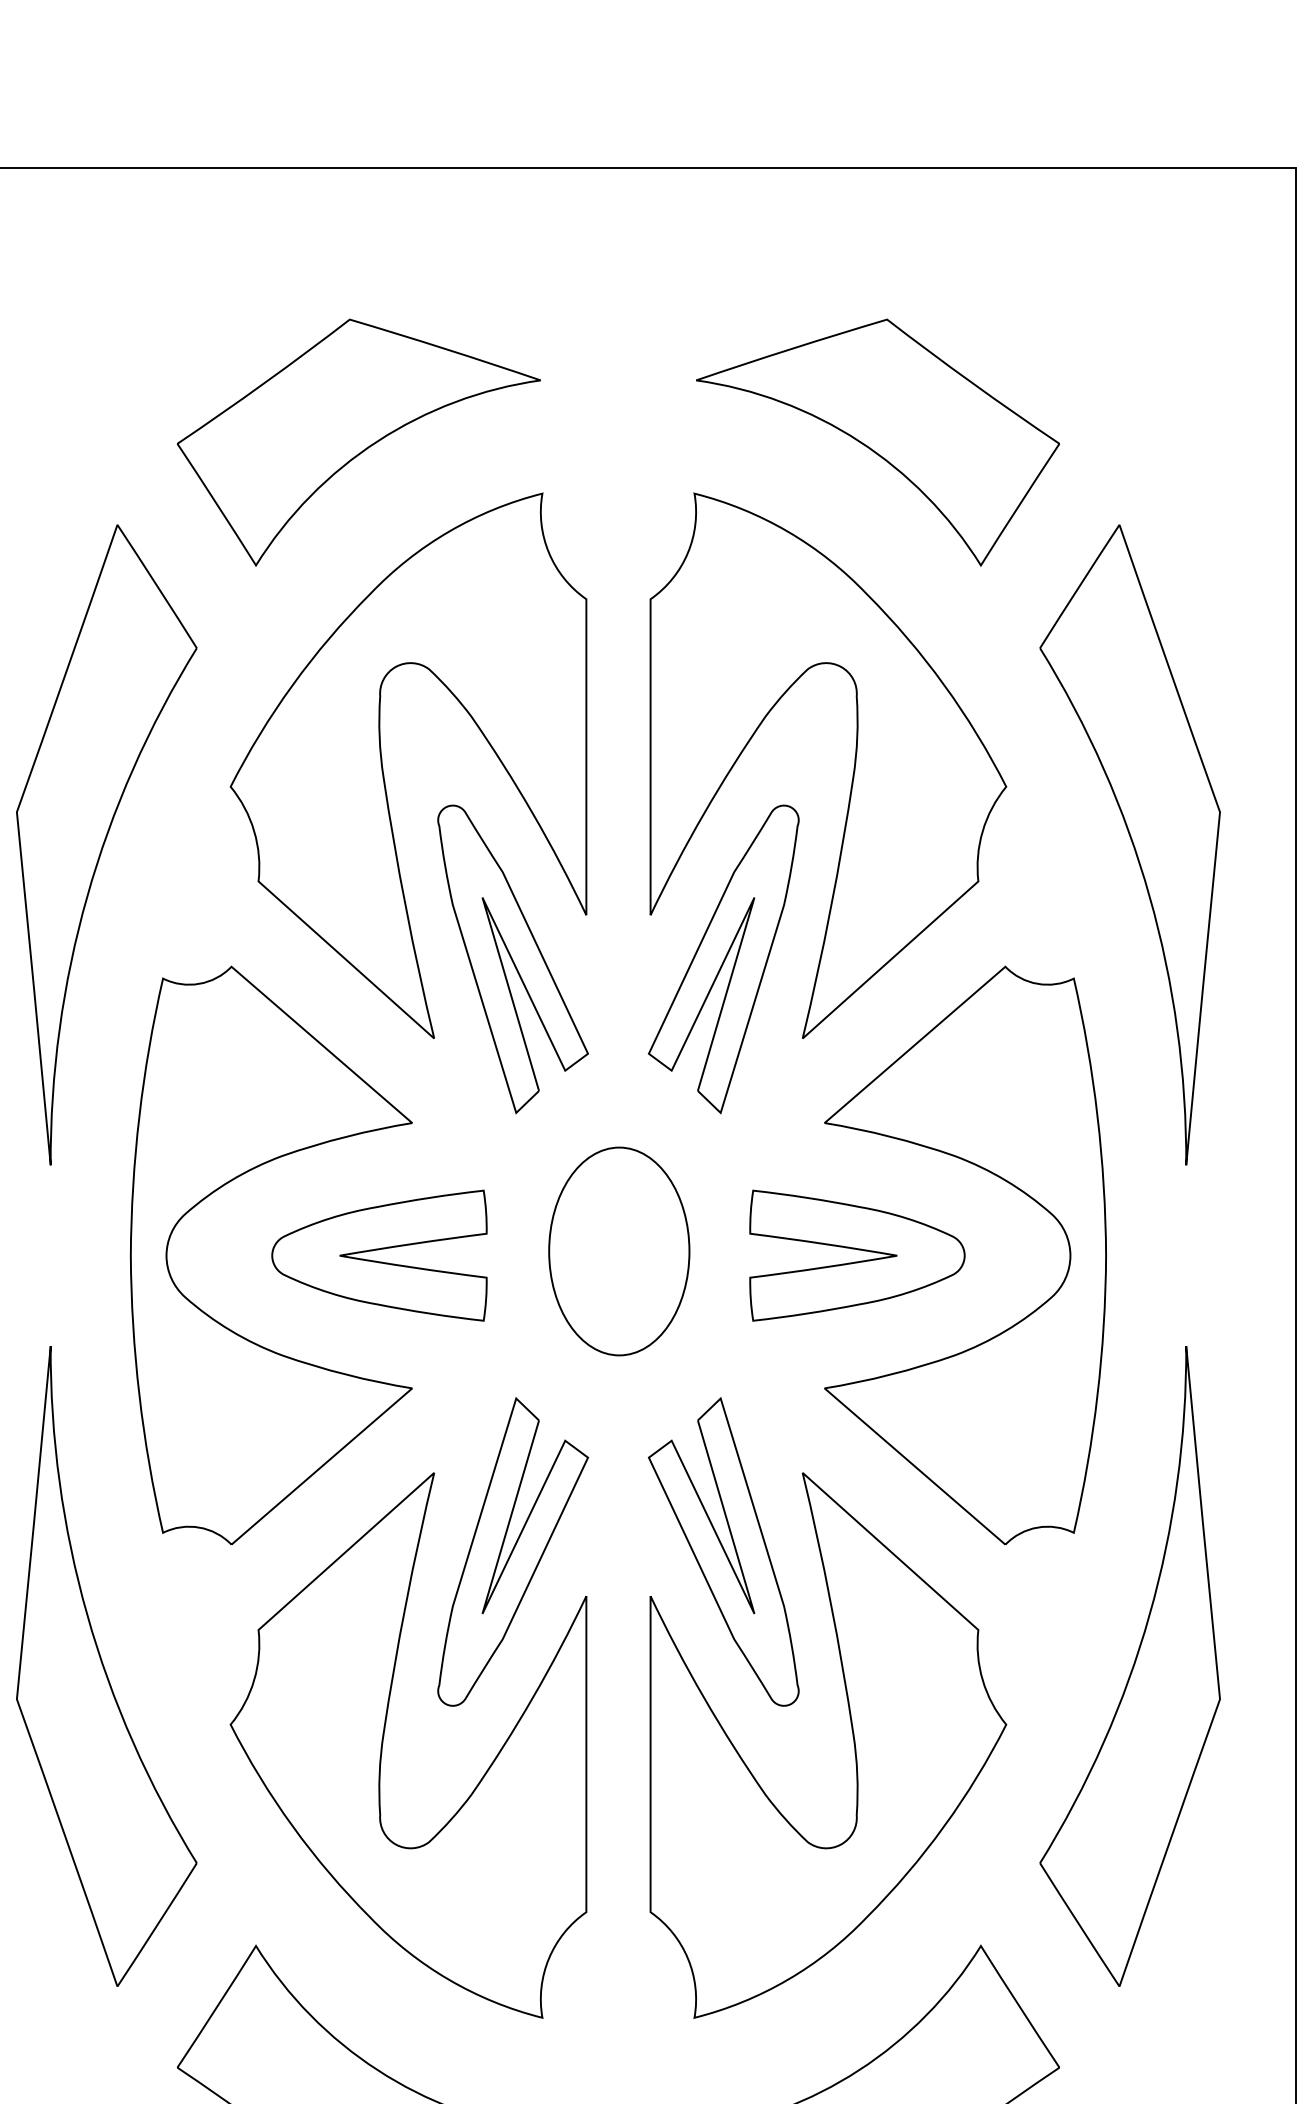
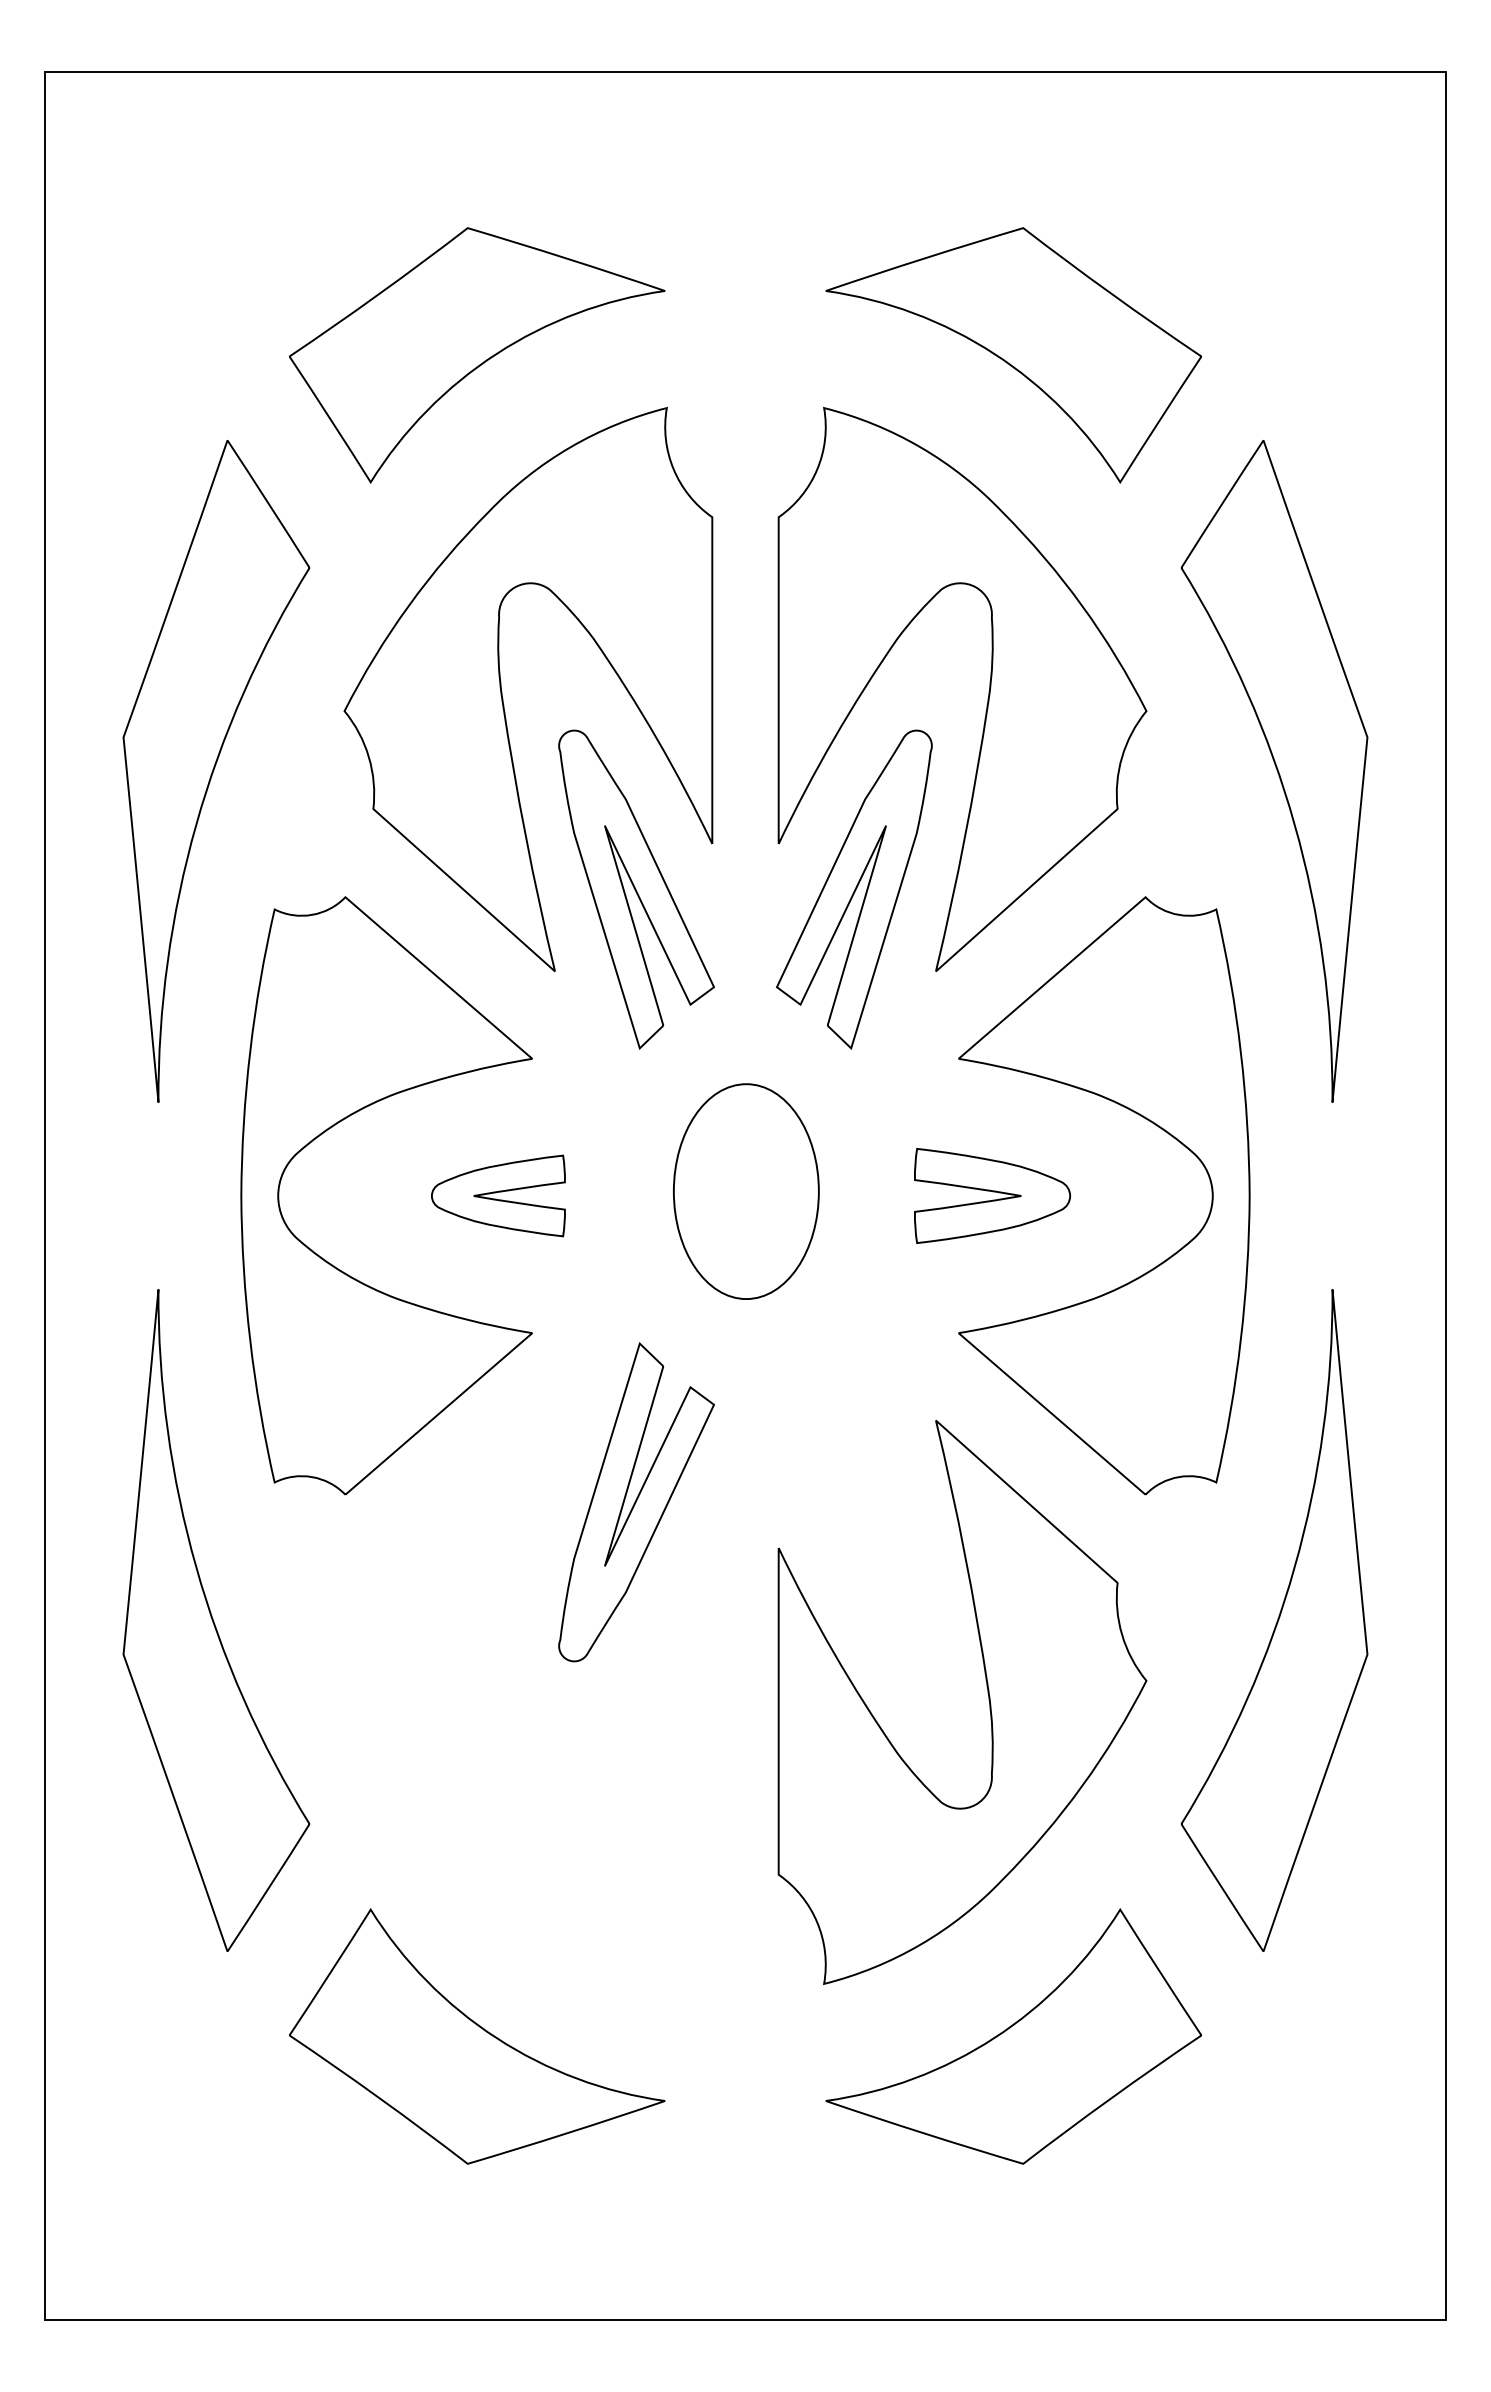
part: (379, 1255) -> (498, 1195), size x0.6
part: (857, 1255) -> (992, 1195), size x0.7
part: (723, 1552) -> (854, 1502), removed
part: (383, 1743) -> (502, 1700), removed

